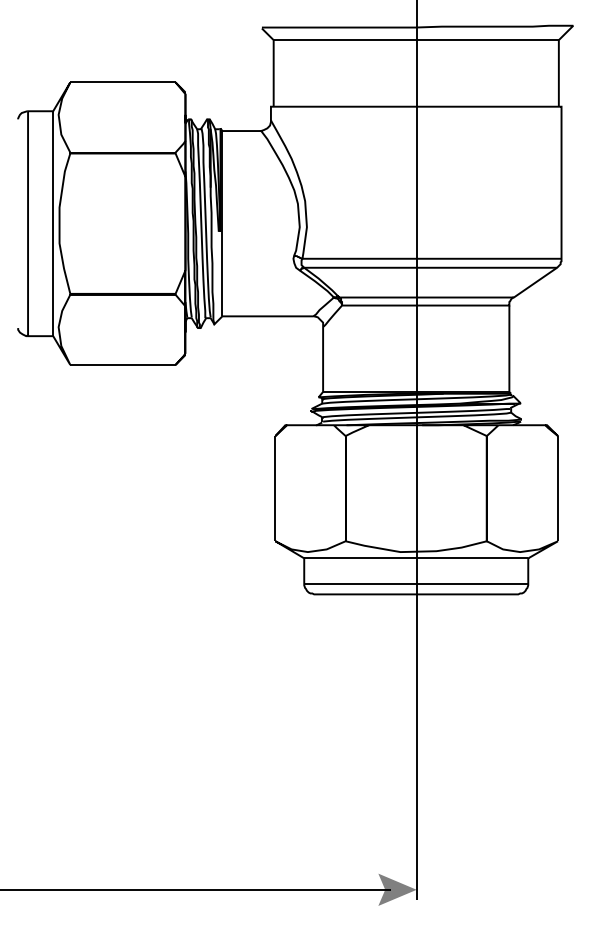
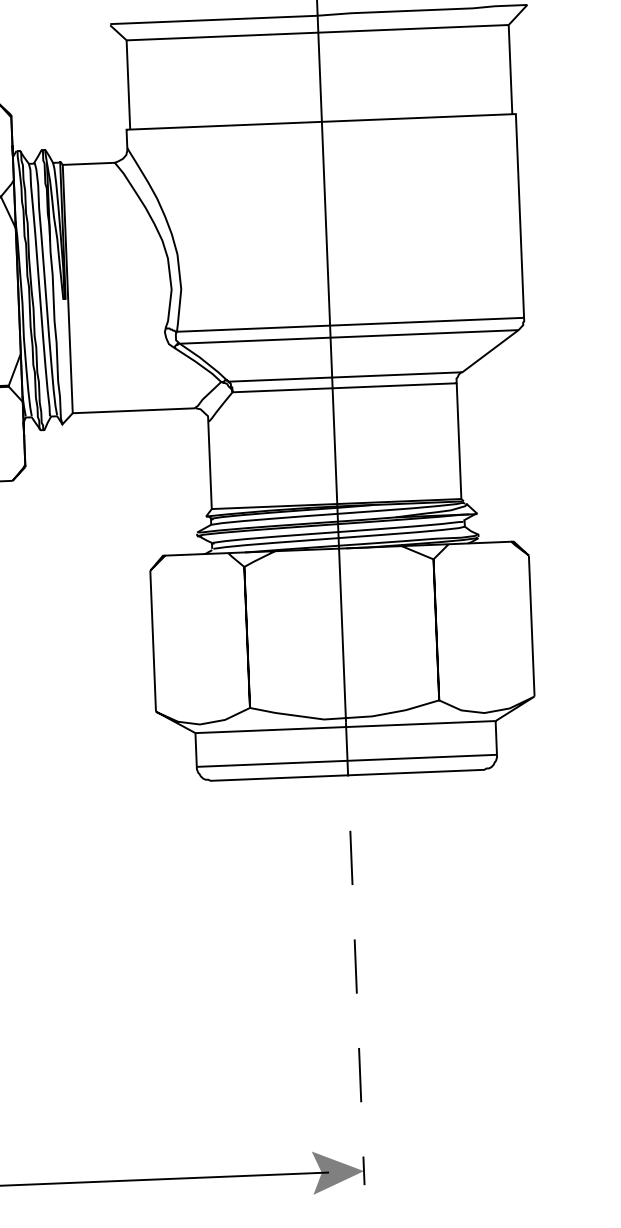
line: (416, 727) -> (354, 953), solid -> dashed

